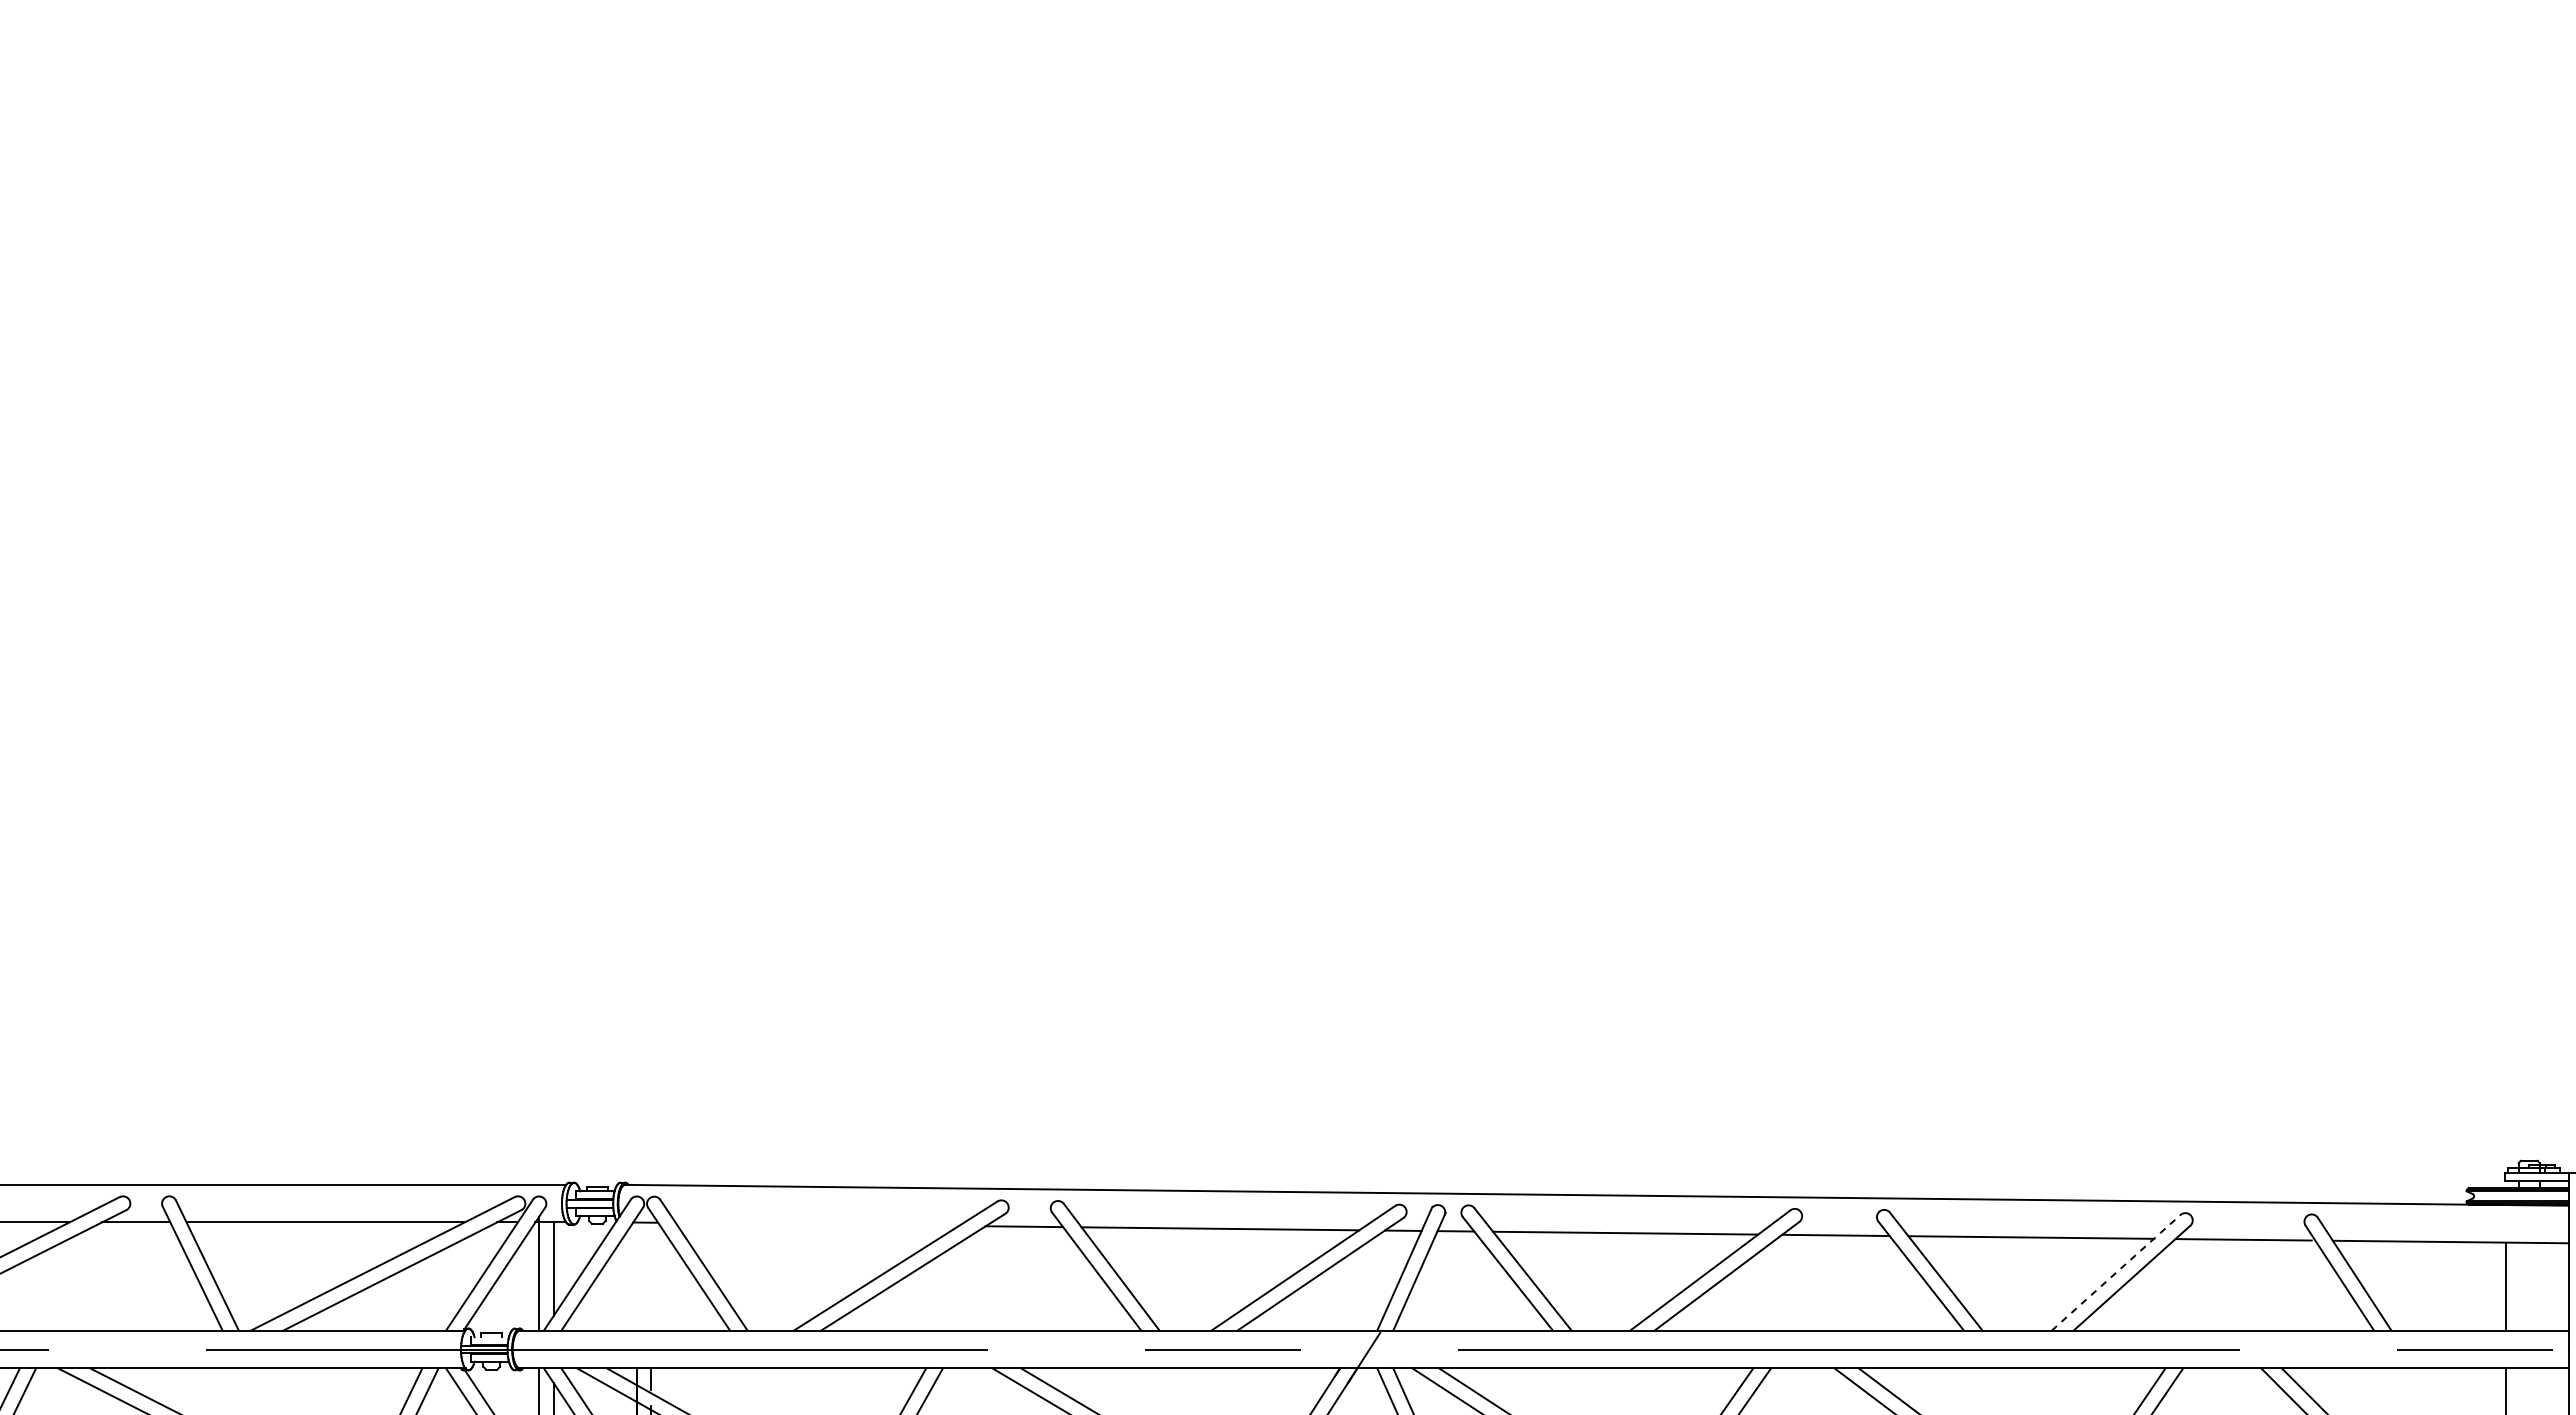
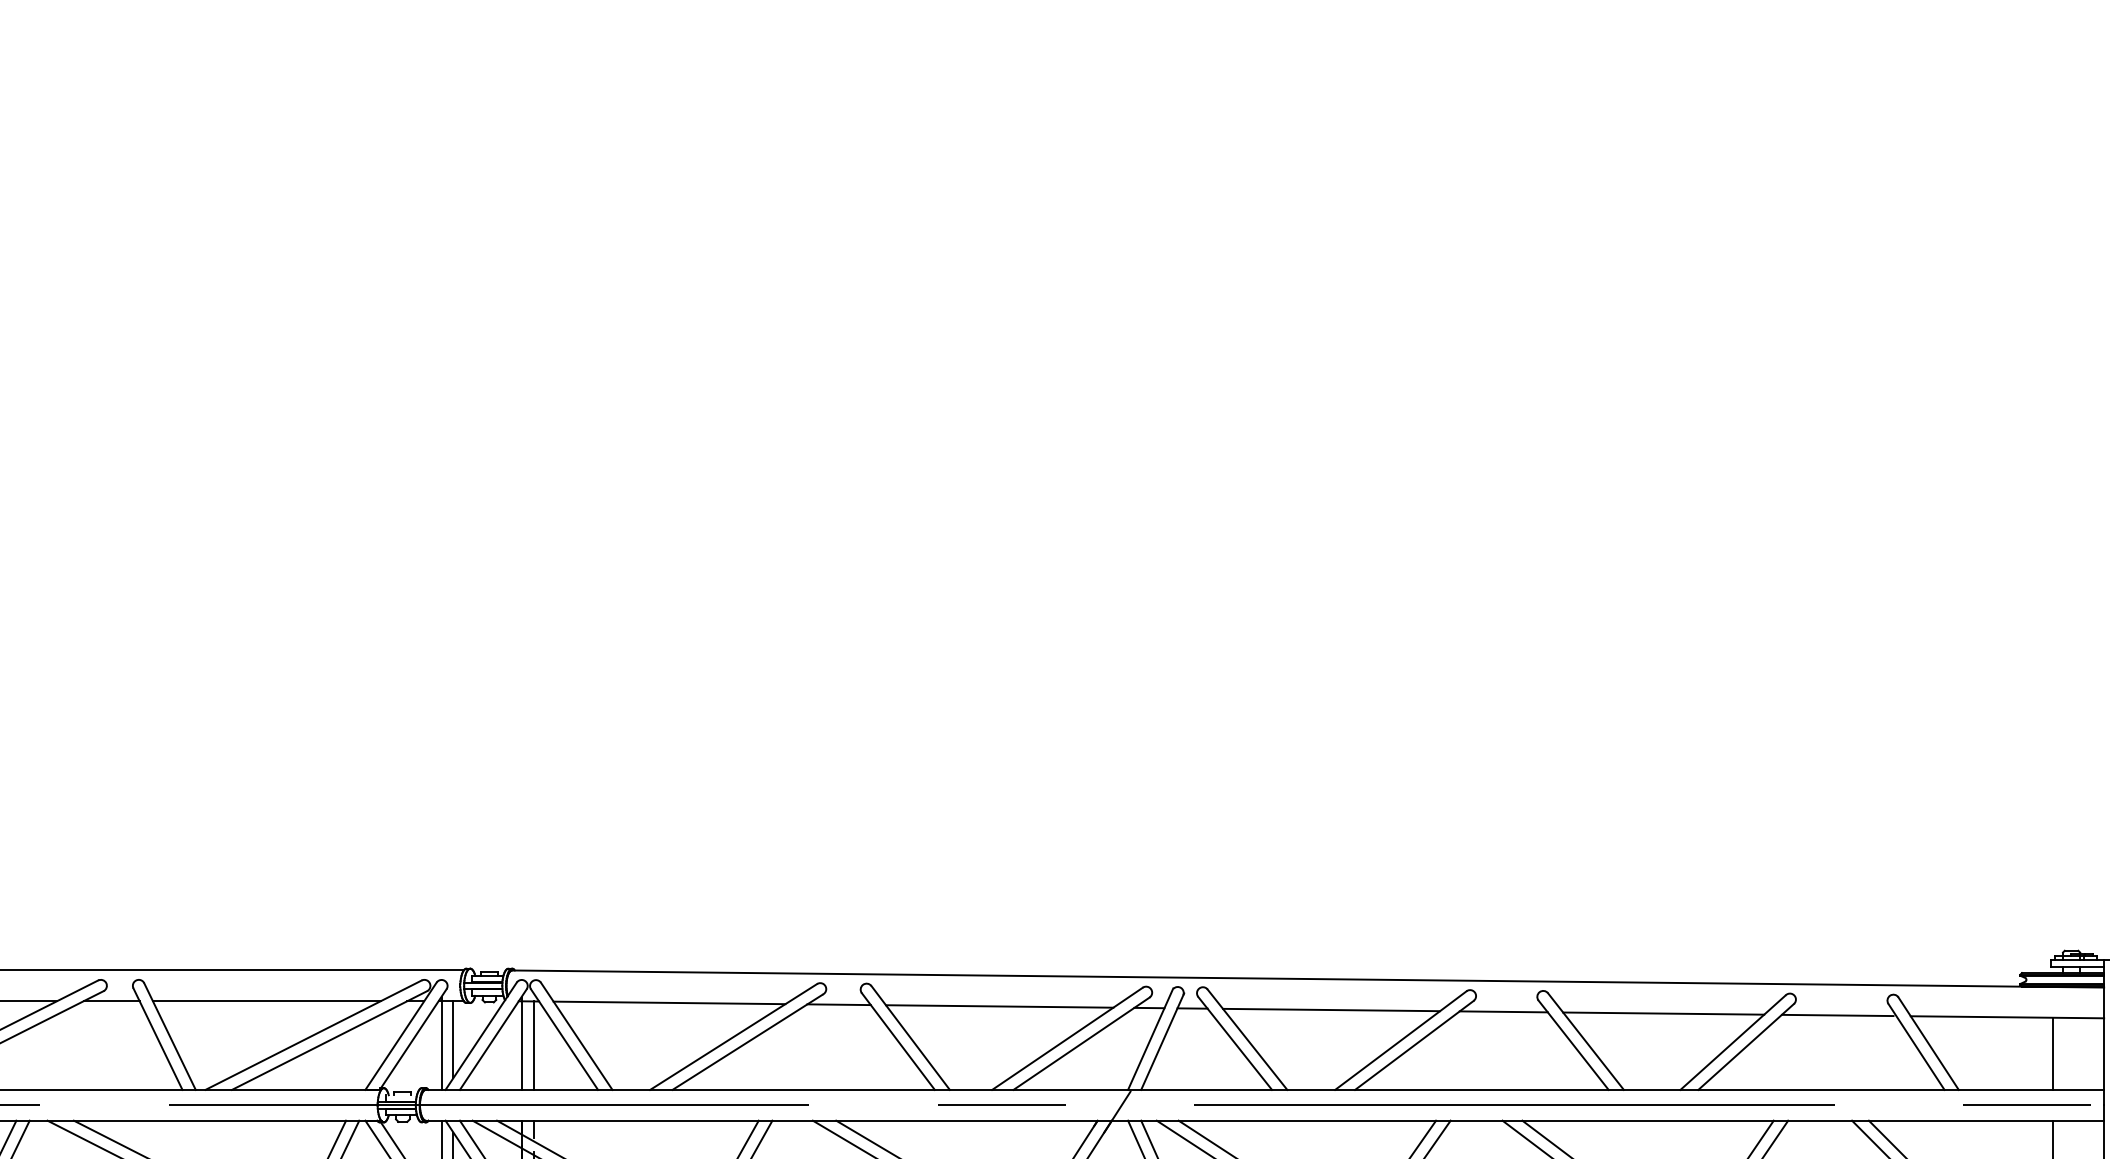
line: (816, 1224) -> (668, 1002), added
line: (2116, 1272) -> (1733, 1042), dashed -> solid
line: (636, 1273) -> (521, 1043), added
line: (651, 1276) -> (533, 1045), added

